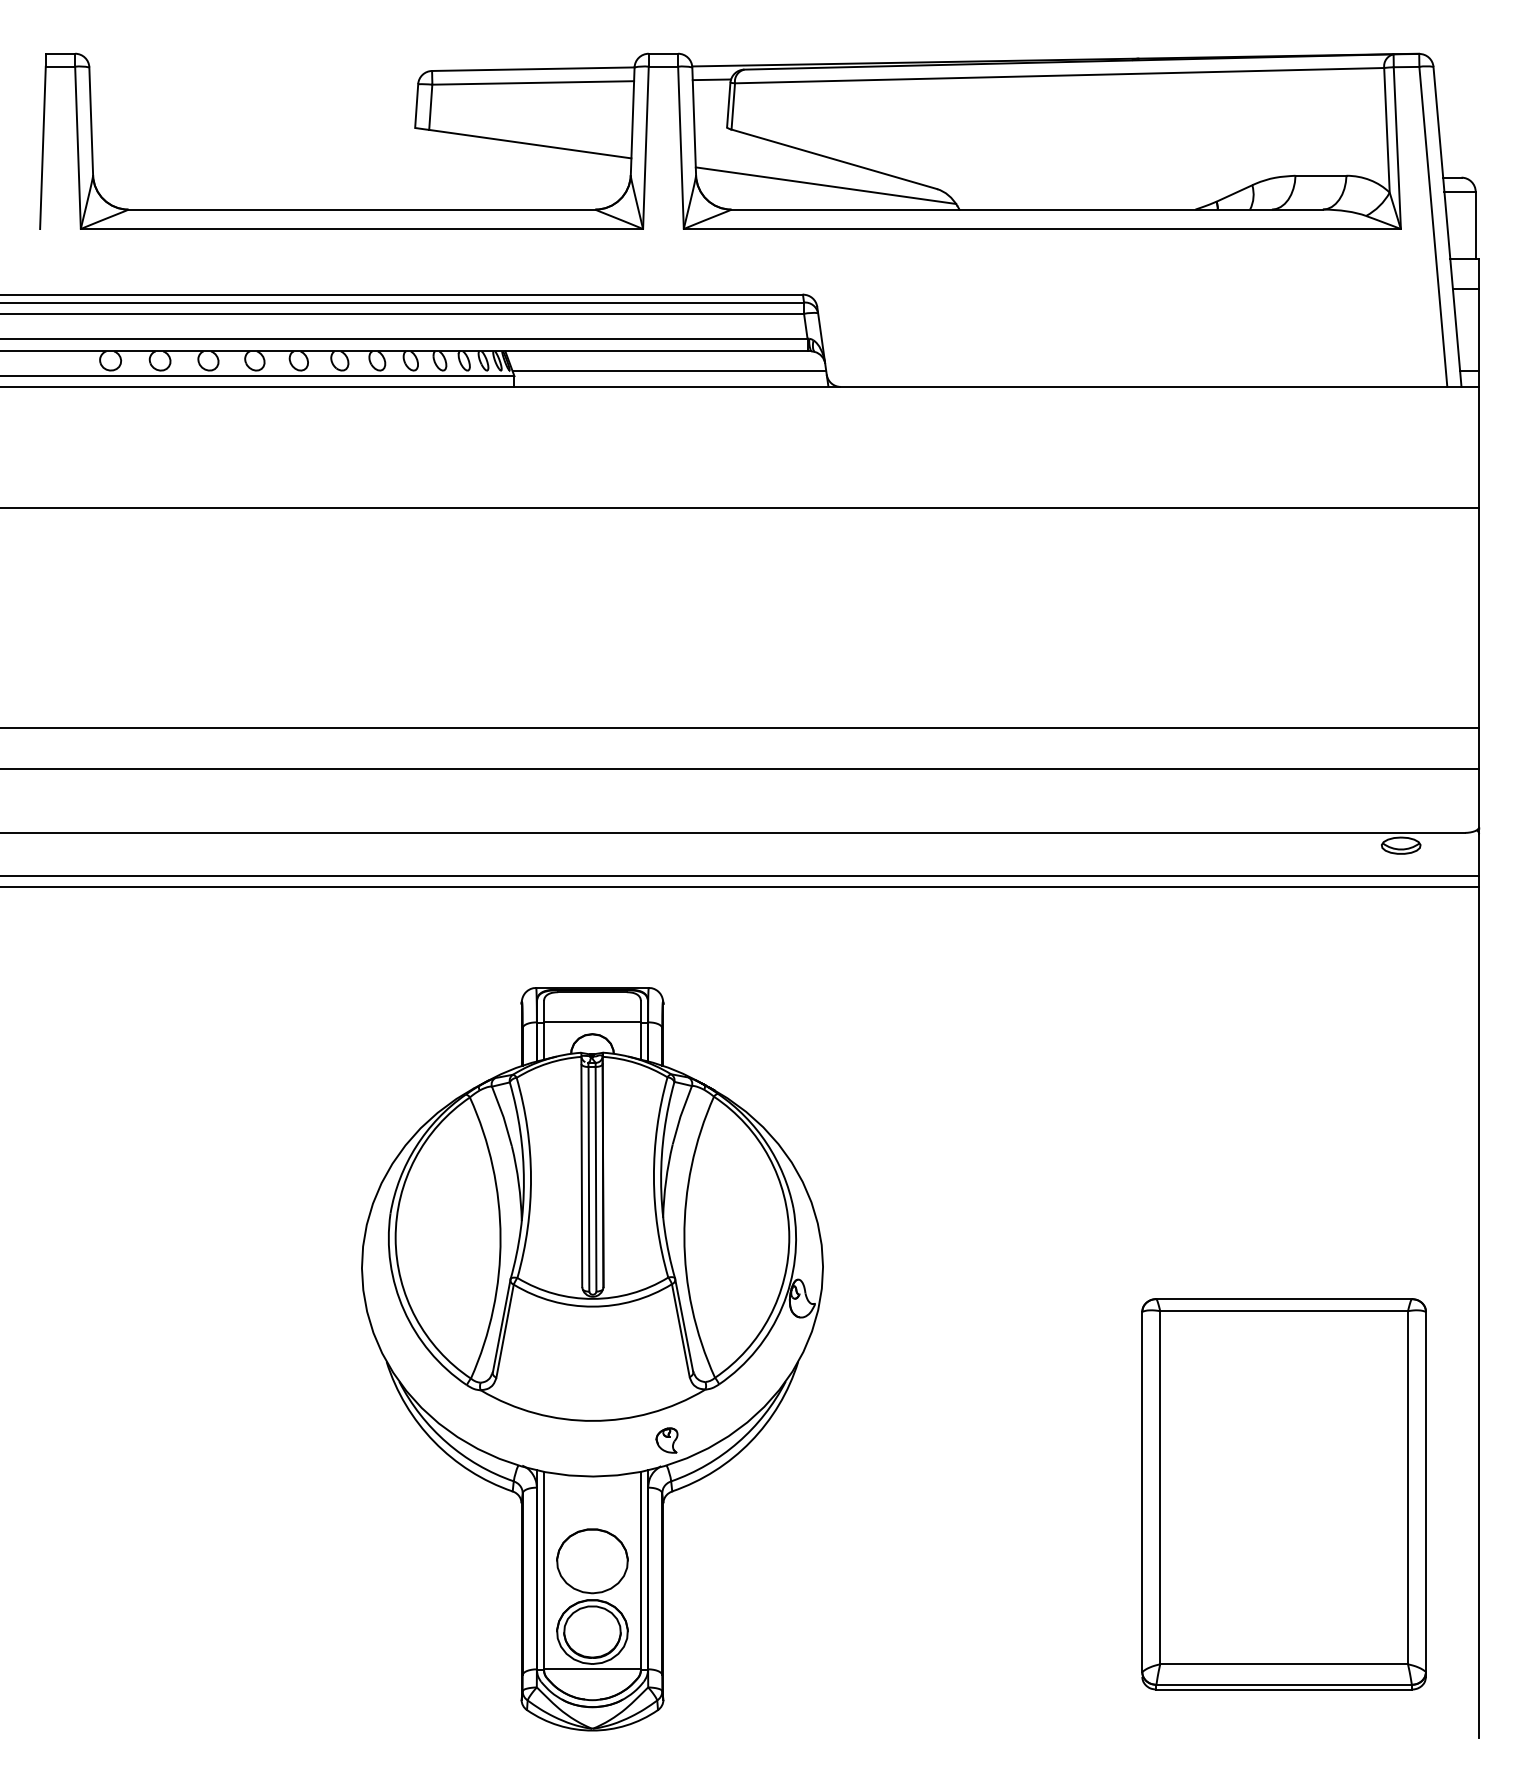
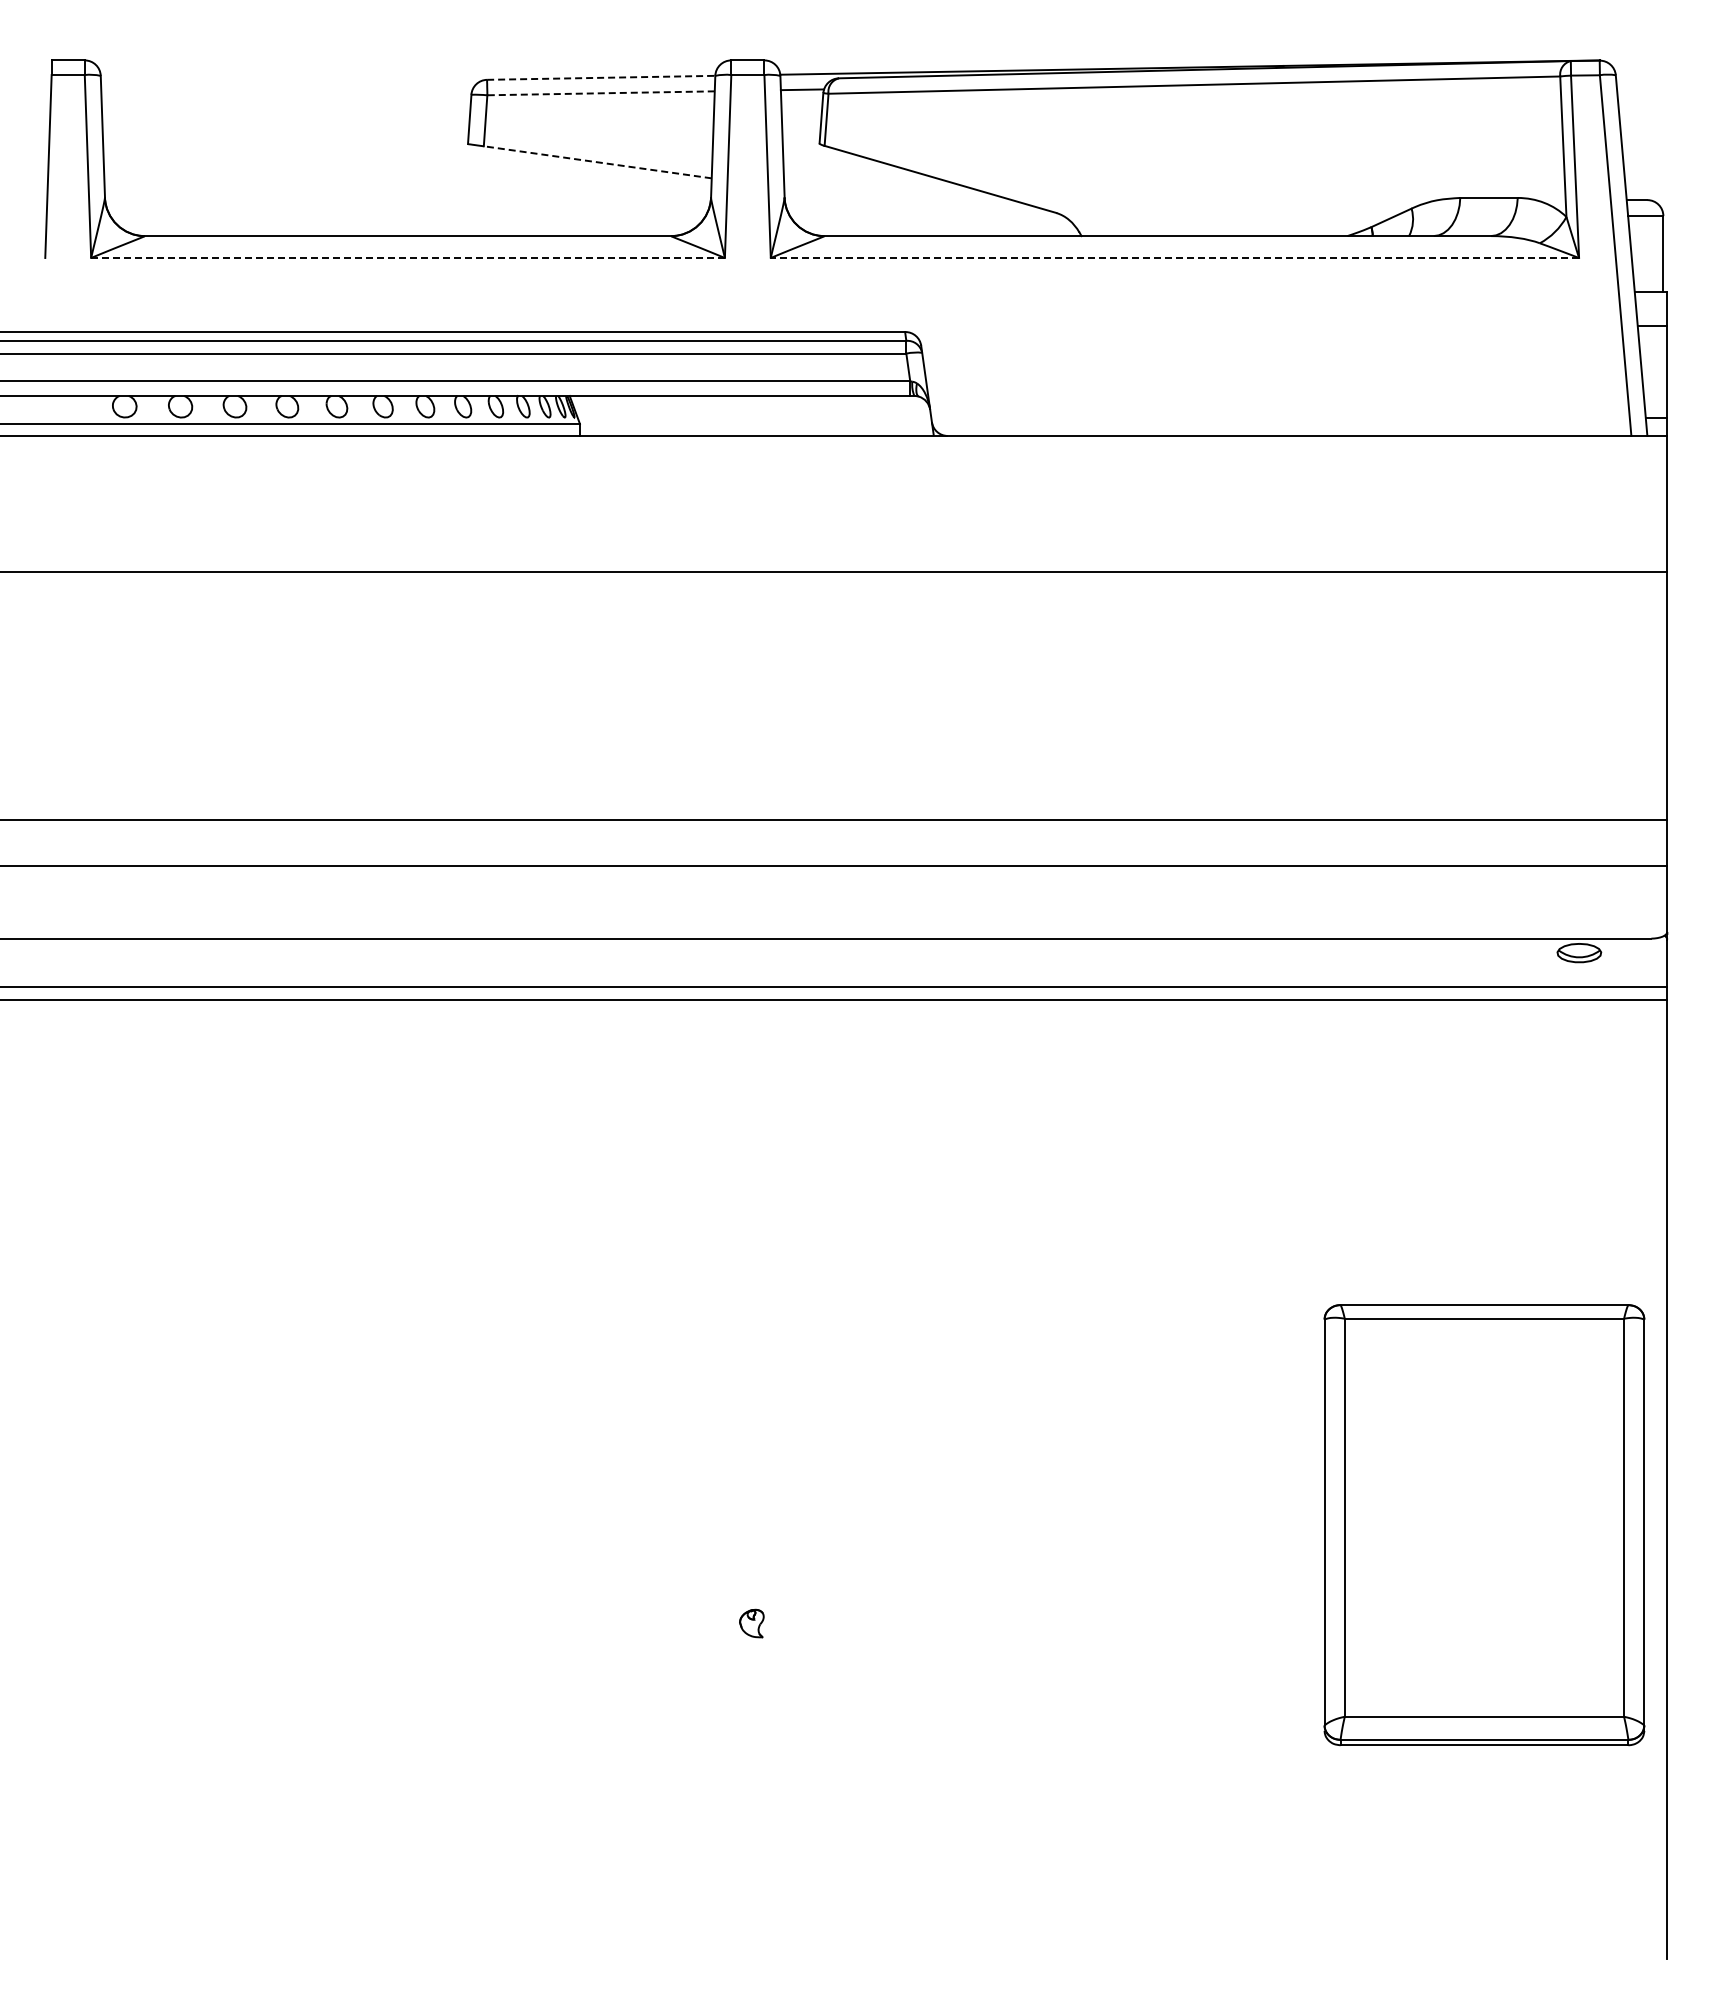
line: (533, 68) -> (601, 77), solid -> dashed
line: (533, 83) -> (601, 93), solid -> dashed
line: (530, 144) -> (597, 162), solid -> dashed
line: (825, 185) -> (930, 208), removed
line: (362, 228) -> (408, 257), solid -> dashed
line: (1041, 228) -> (1174, 257), solid -> dashed
line: (669, 370) -> (754, 417), removed
part: (592, 1358) -> (667, 1531), removed
part: (1284, 1494) -> (1484, 1525), moved

